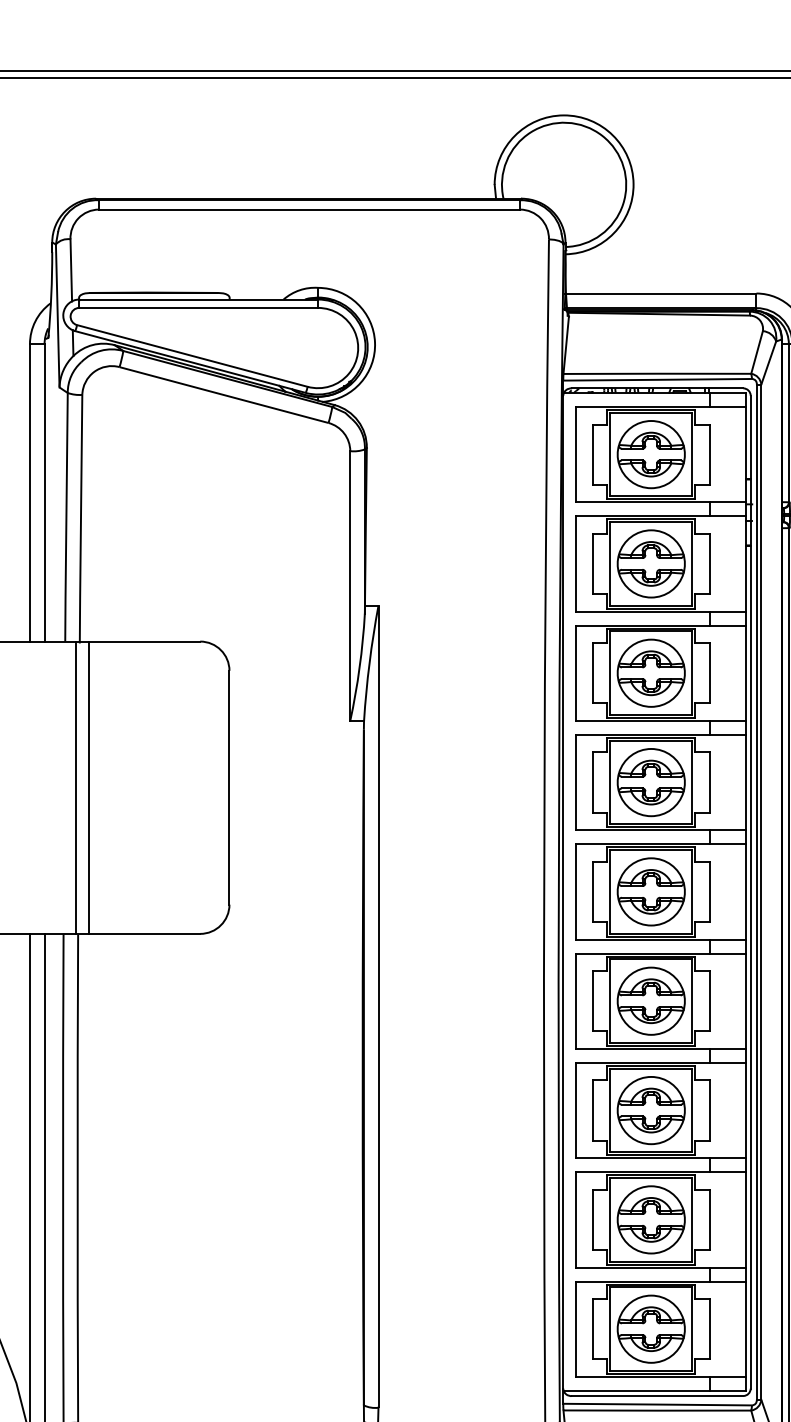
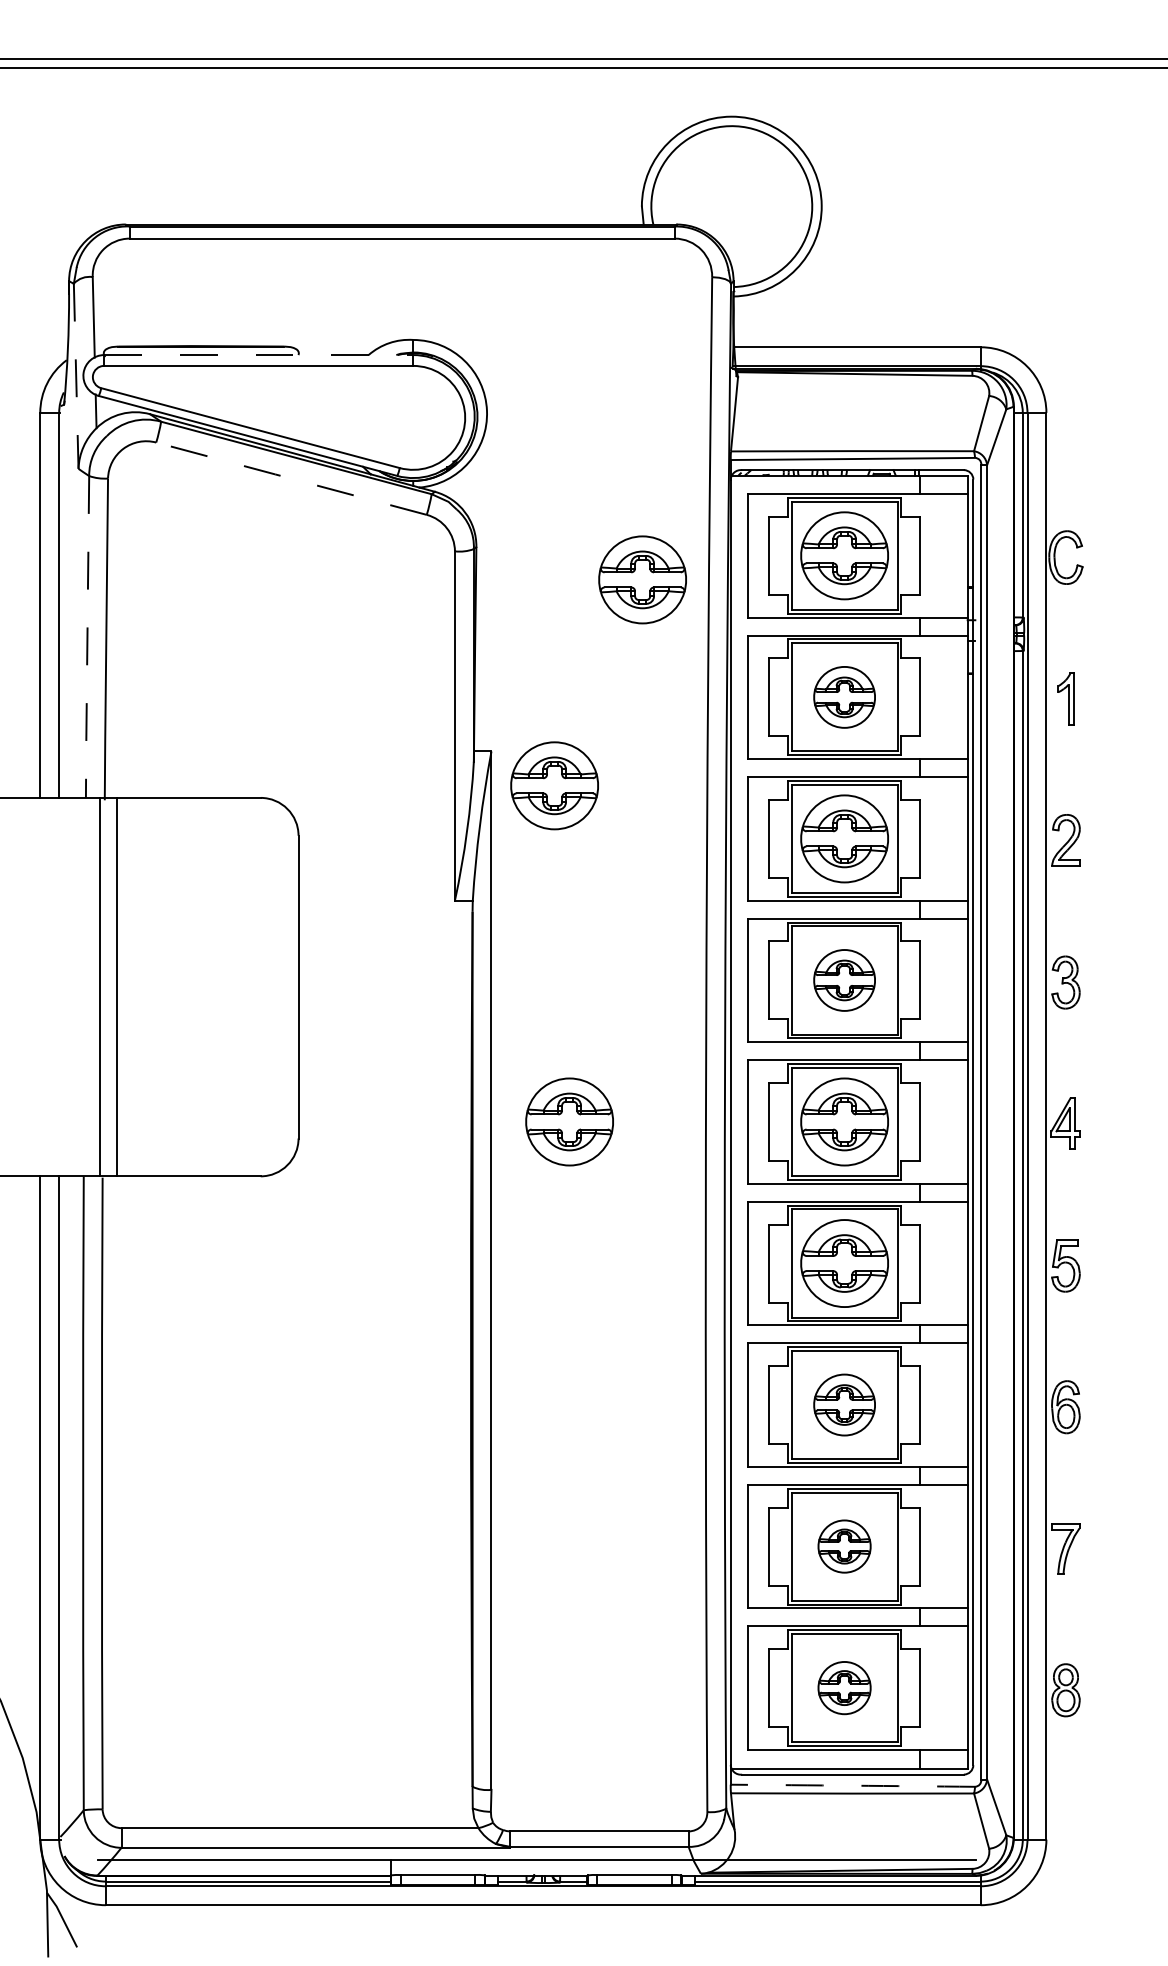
line: (198, 299) -> (258, 355), solid -> dashed
line: (57, 316) -> (76, 376), solid -> dashed
line: (223, 394) -> (290, 478), solid -> dashed
part: (495, 472) -> (642, 579), added
line: (66, 517) -> (87, 637), solid -> dashed
part: (651, 564) -> (844, 697), size x0.7
part: (427, 632) -> (554, 785), added
part: (651, 782) -> (844, 980), size x0.7
part: (438, 891) -> (569, 1121), added
part: (651, 1110) -> (844, 1404), size x0.7
part: (651, 1219) -> (844, 1546), size x0.6
part: (651, 1328) -> (844, 1687), size x0.6
arc: (657, 1404) -> (852, 1785), solid -> dashed

